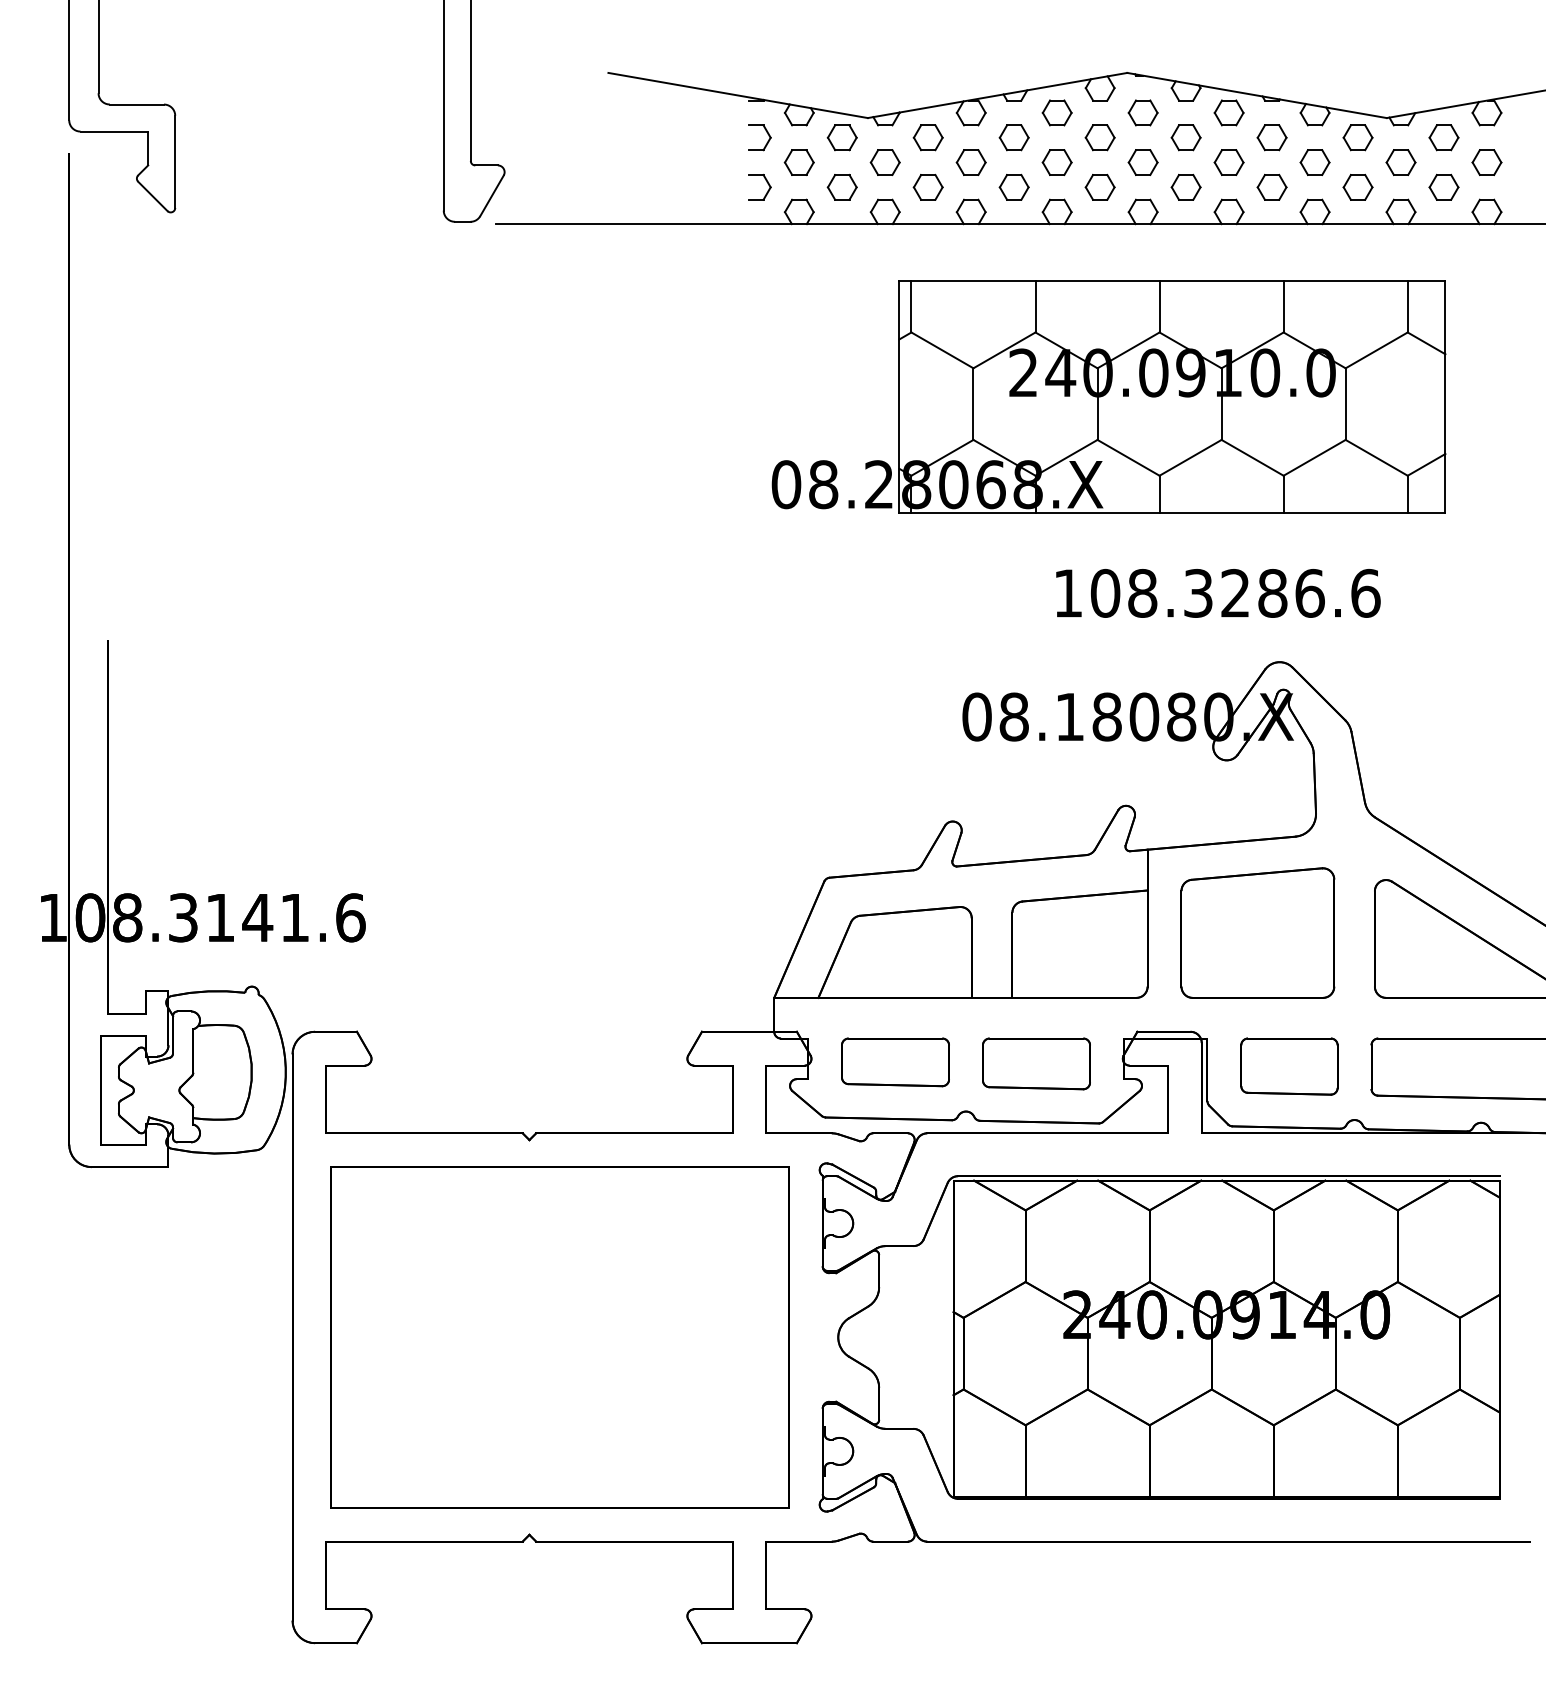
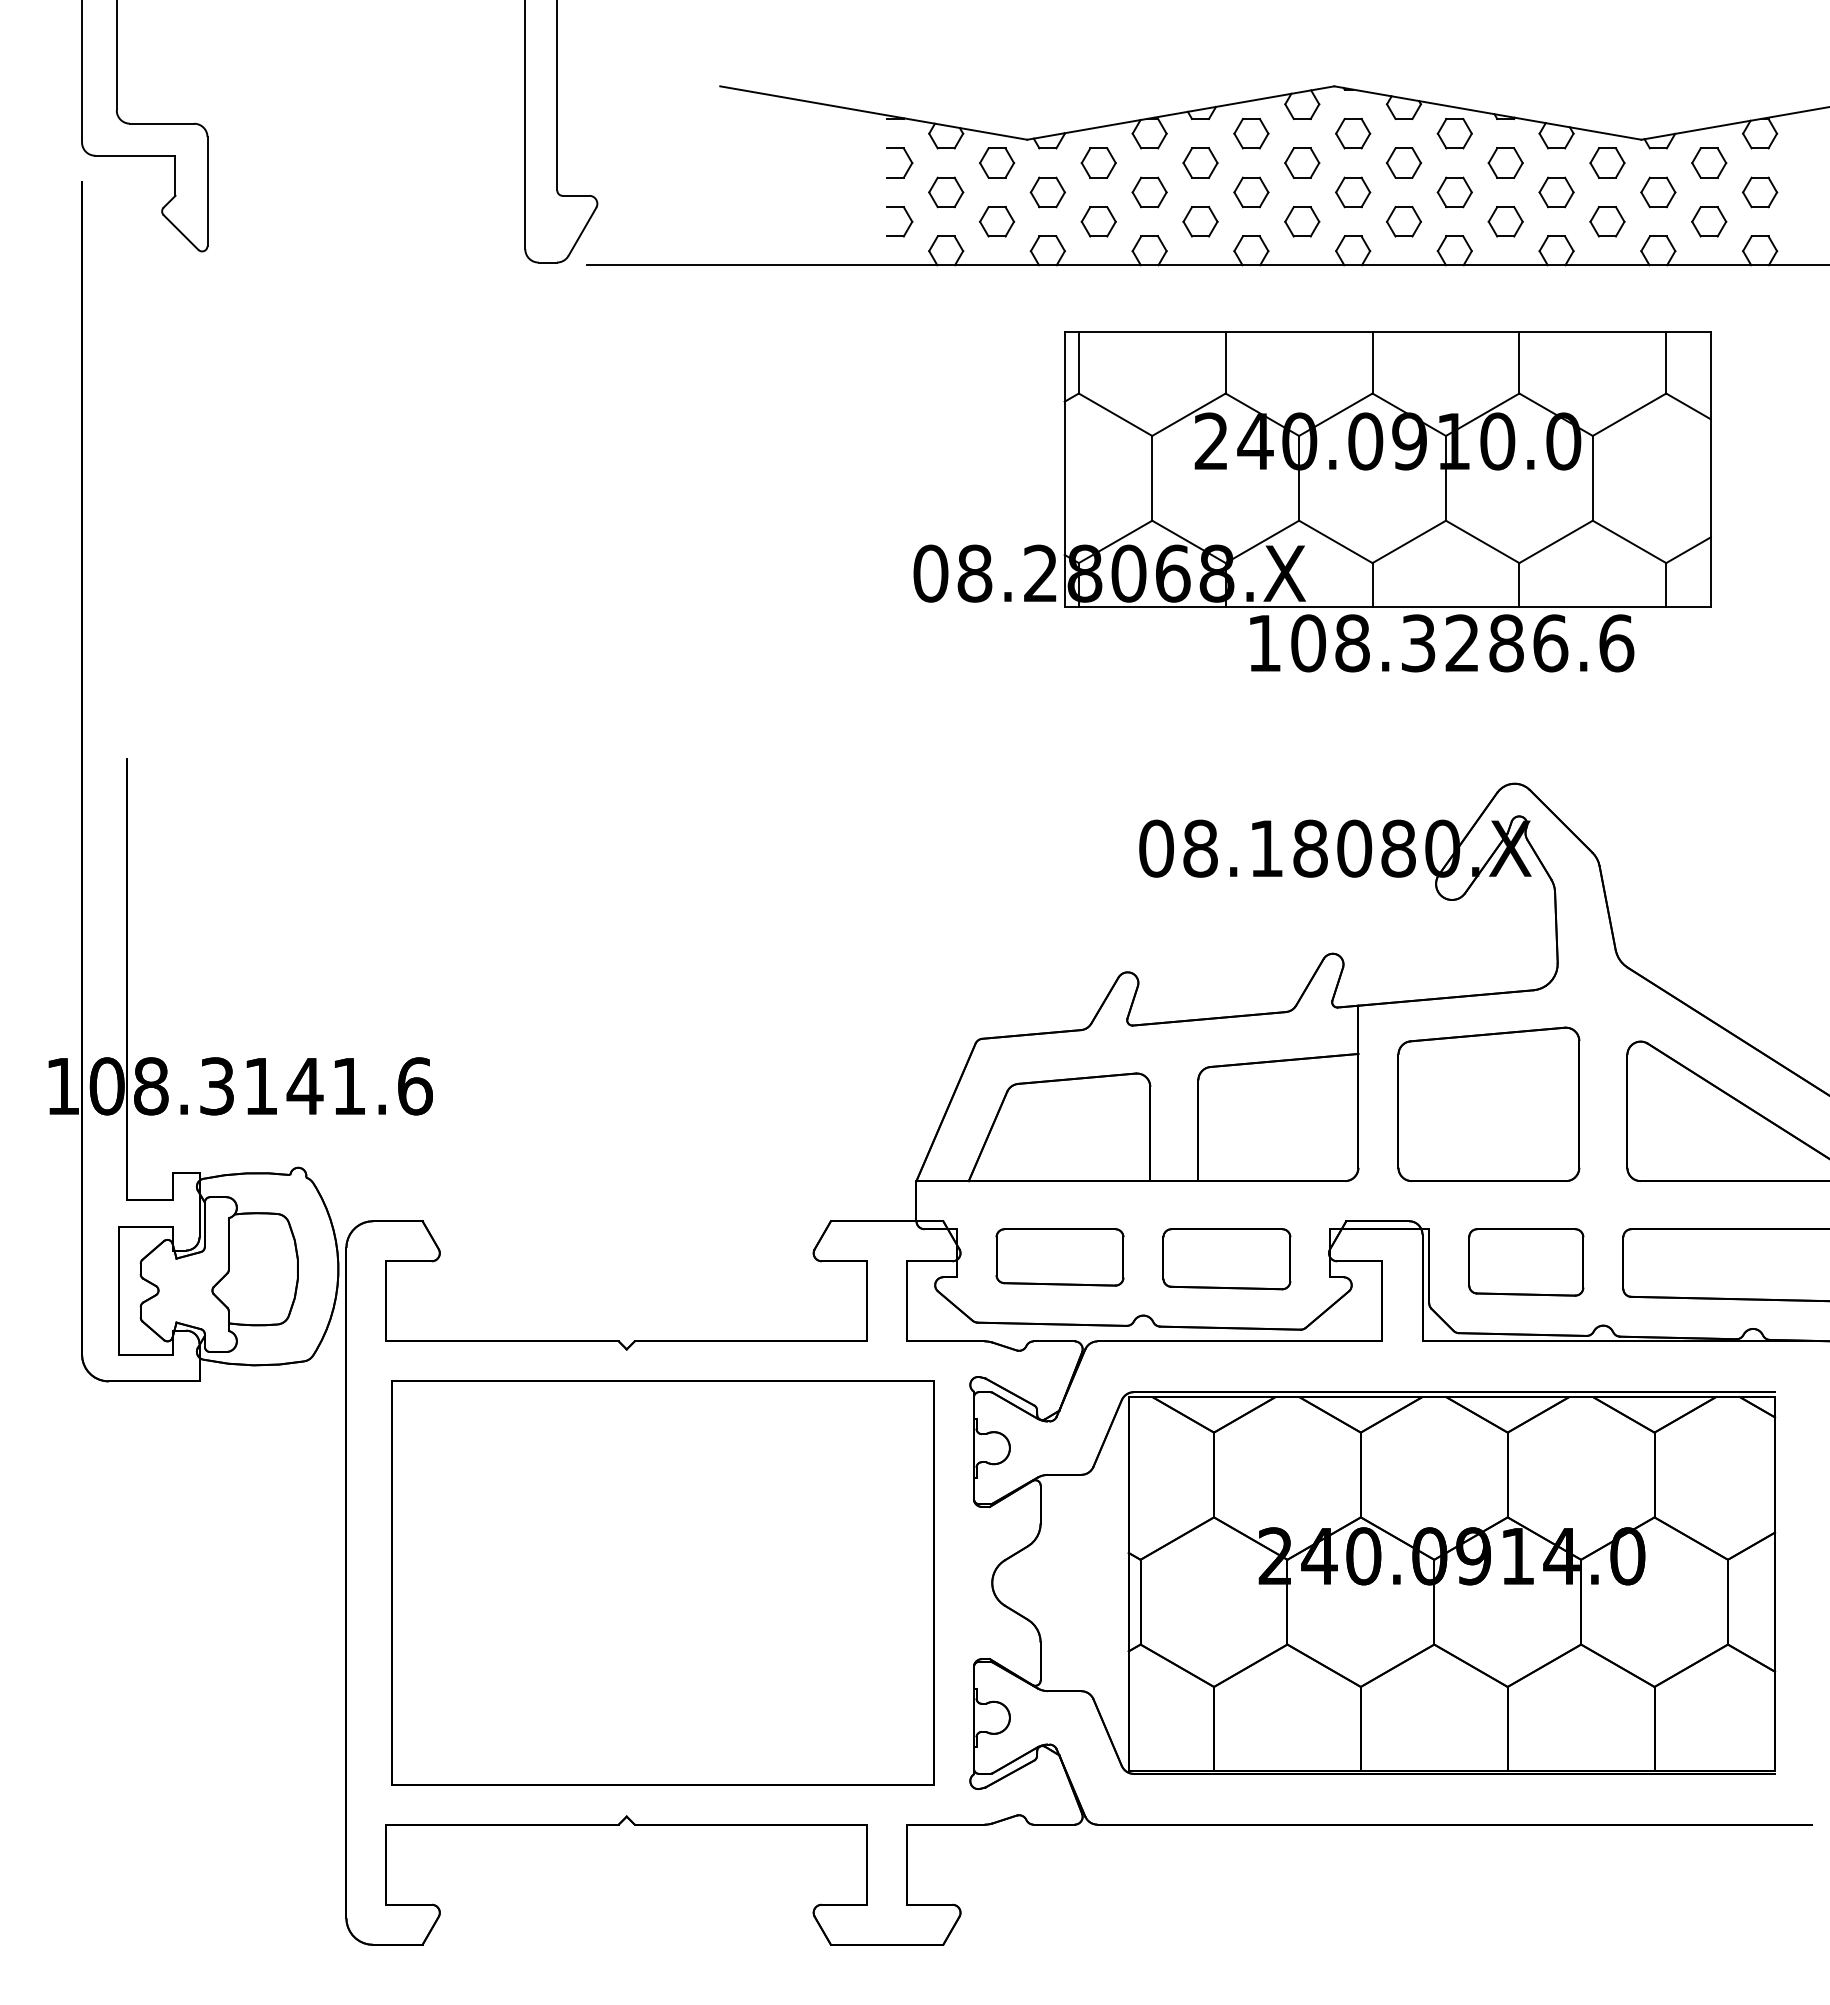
text: (1218, 593) -> (1442, 643), moved

